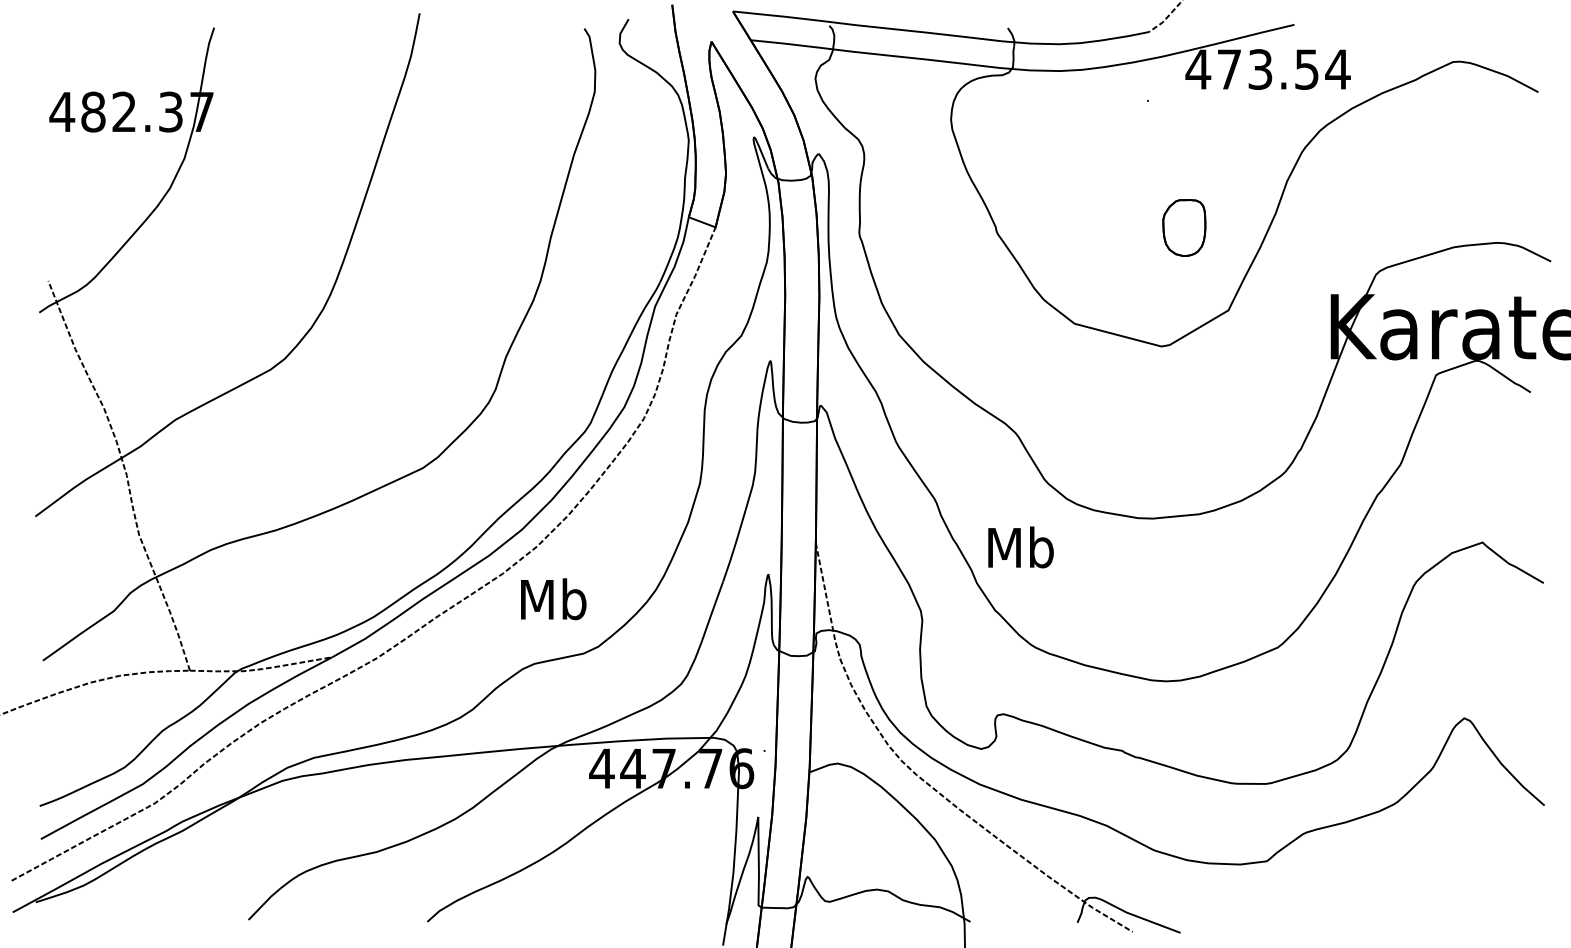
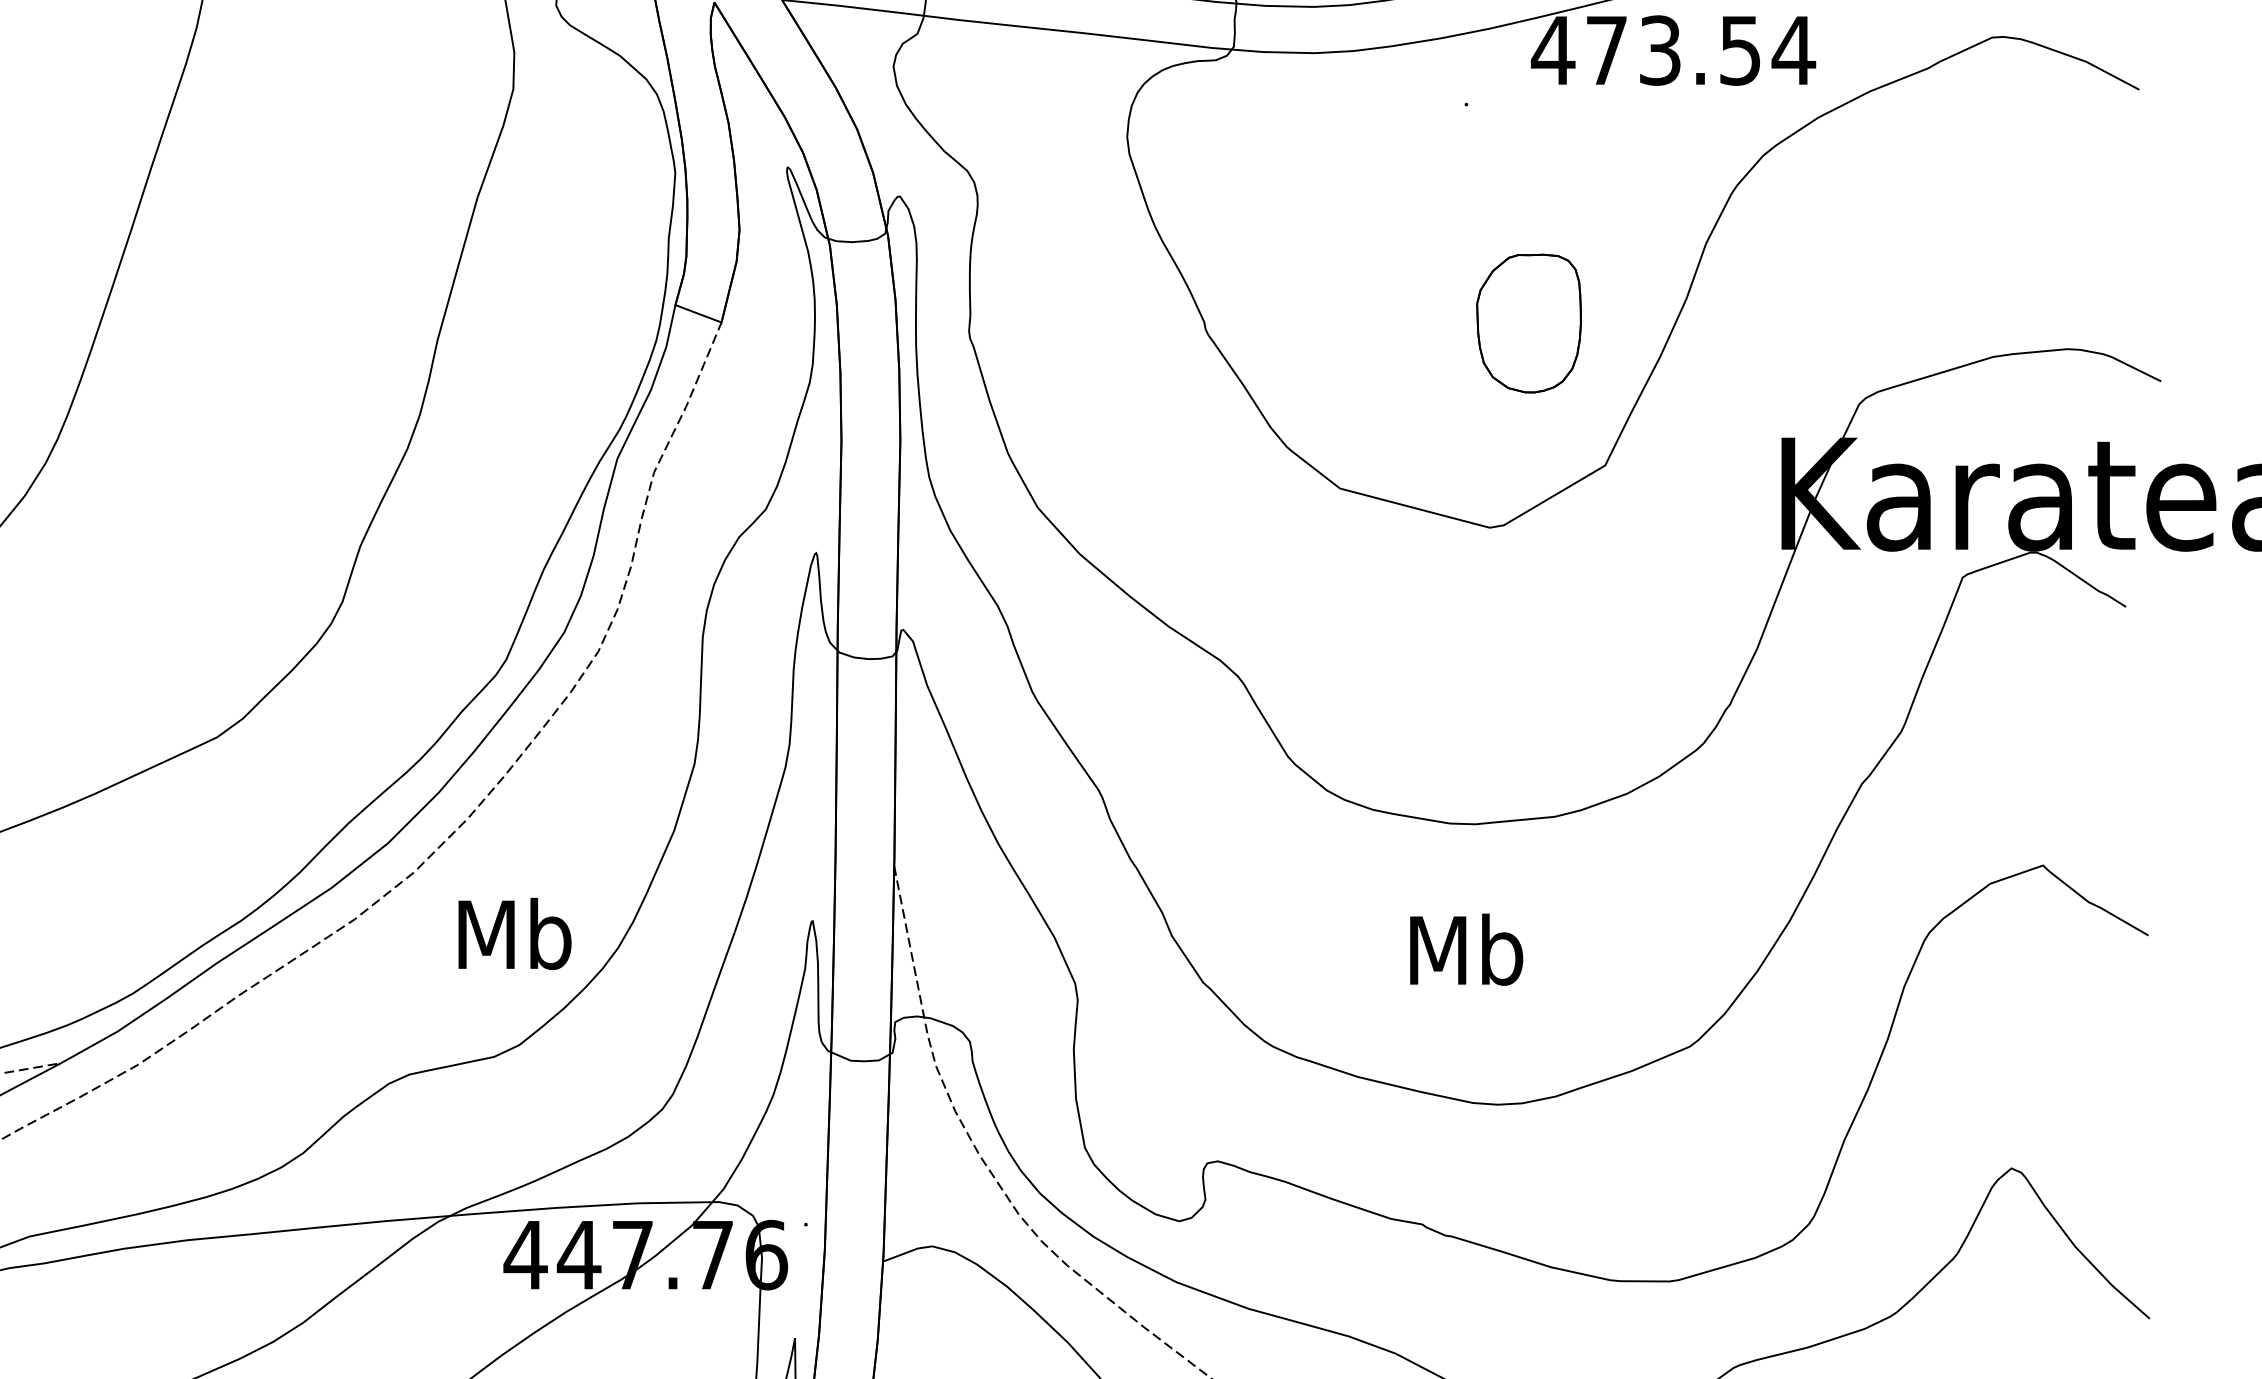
part: (1184, 227) -> (1529, 322), size x1.43
text: (1020, 547) -> (1465, 949), moved
text: (553, 599) -> (514, 934), moved

